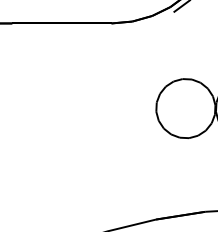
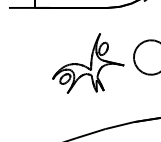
part: (78, 118) -> (88, 63), added

